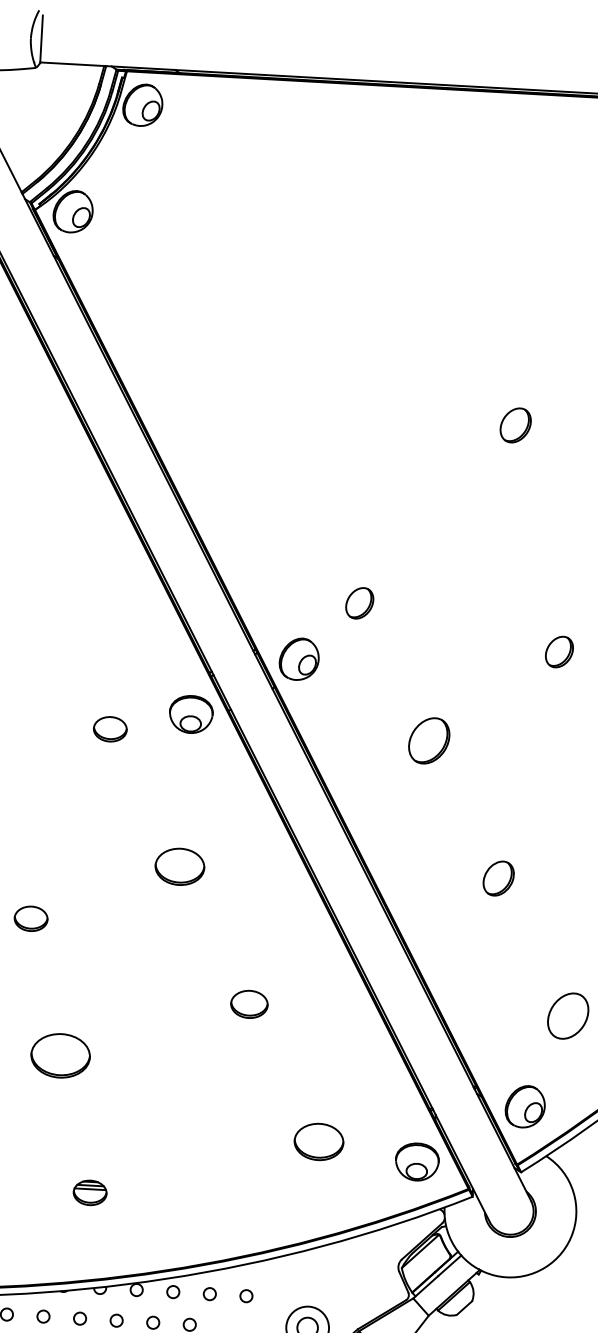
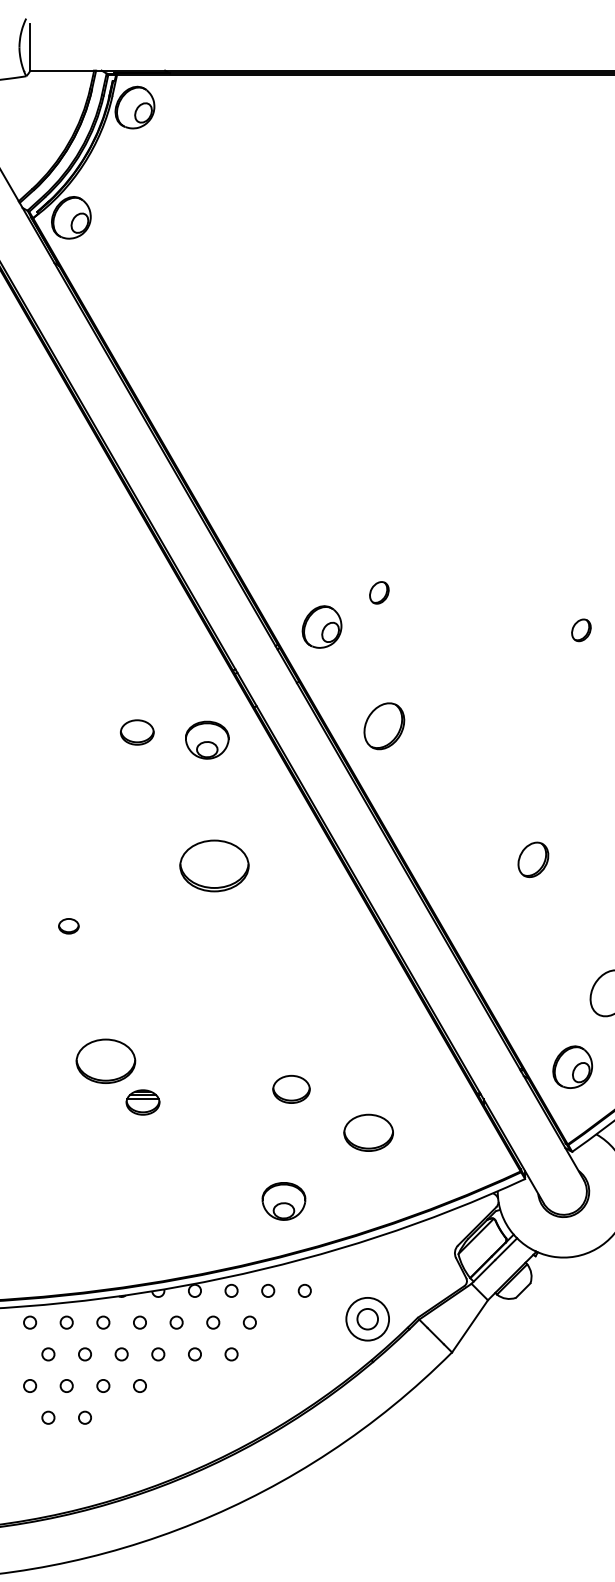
part: (515, 425) -> (524, 406), removed
part: (359, 603) -> (379, 592), size x0.7
part: (559, 652) -> (581, 630), size x0.7
part: (298, 658) -> (321, 626), moved
part: (191, 713) -> (207, 739), moved
part: (429, 741) -> (384, 726), moved
part: (179, 866) -> (214, 865), size x1.4
part: (30, 919) -> (68, 926), size x0.6
part: (249, 1004) -> (291, 1089), moved
part: (525, 1106) -> (572, 1066), moved
part: (416, 1162) -> (283, 1201), moved
part: (89, 1192) -> (142, 1102), moved

